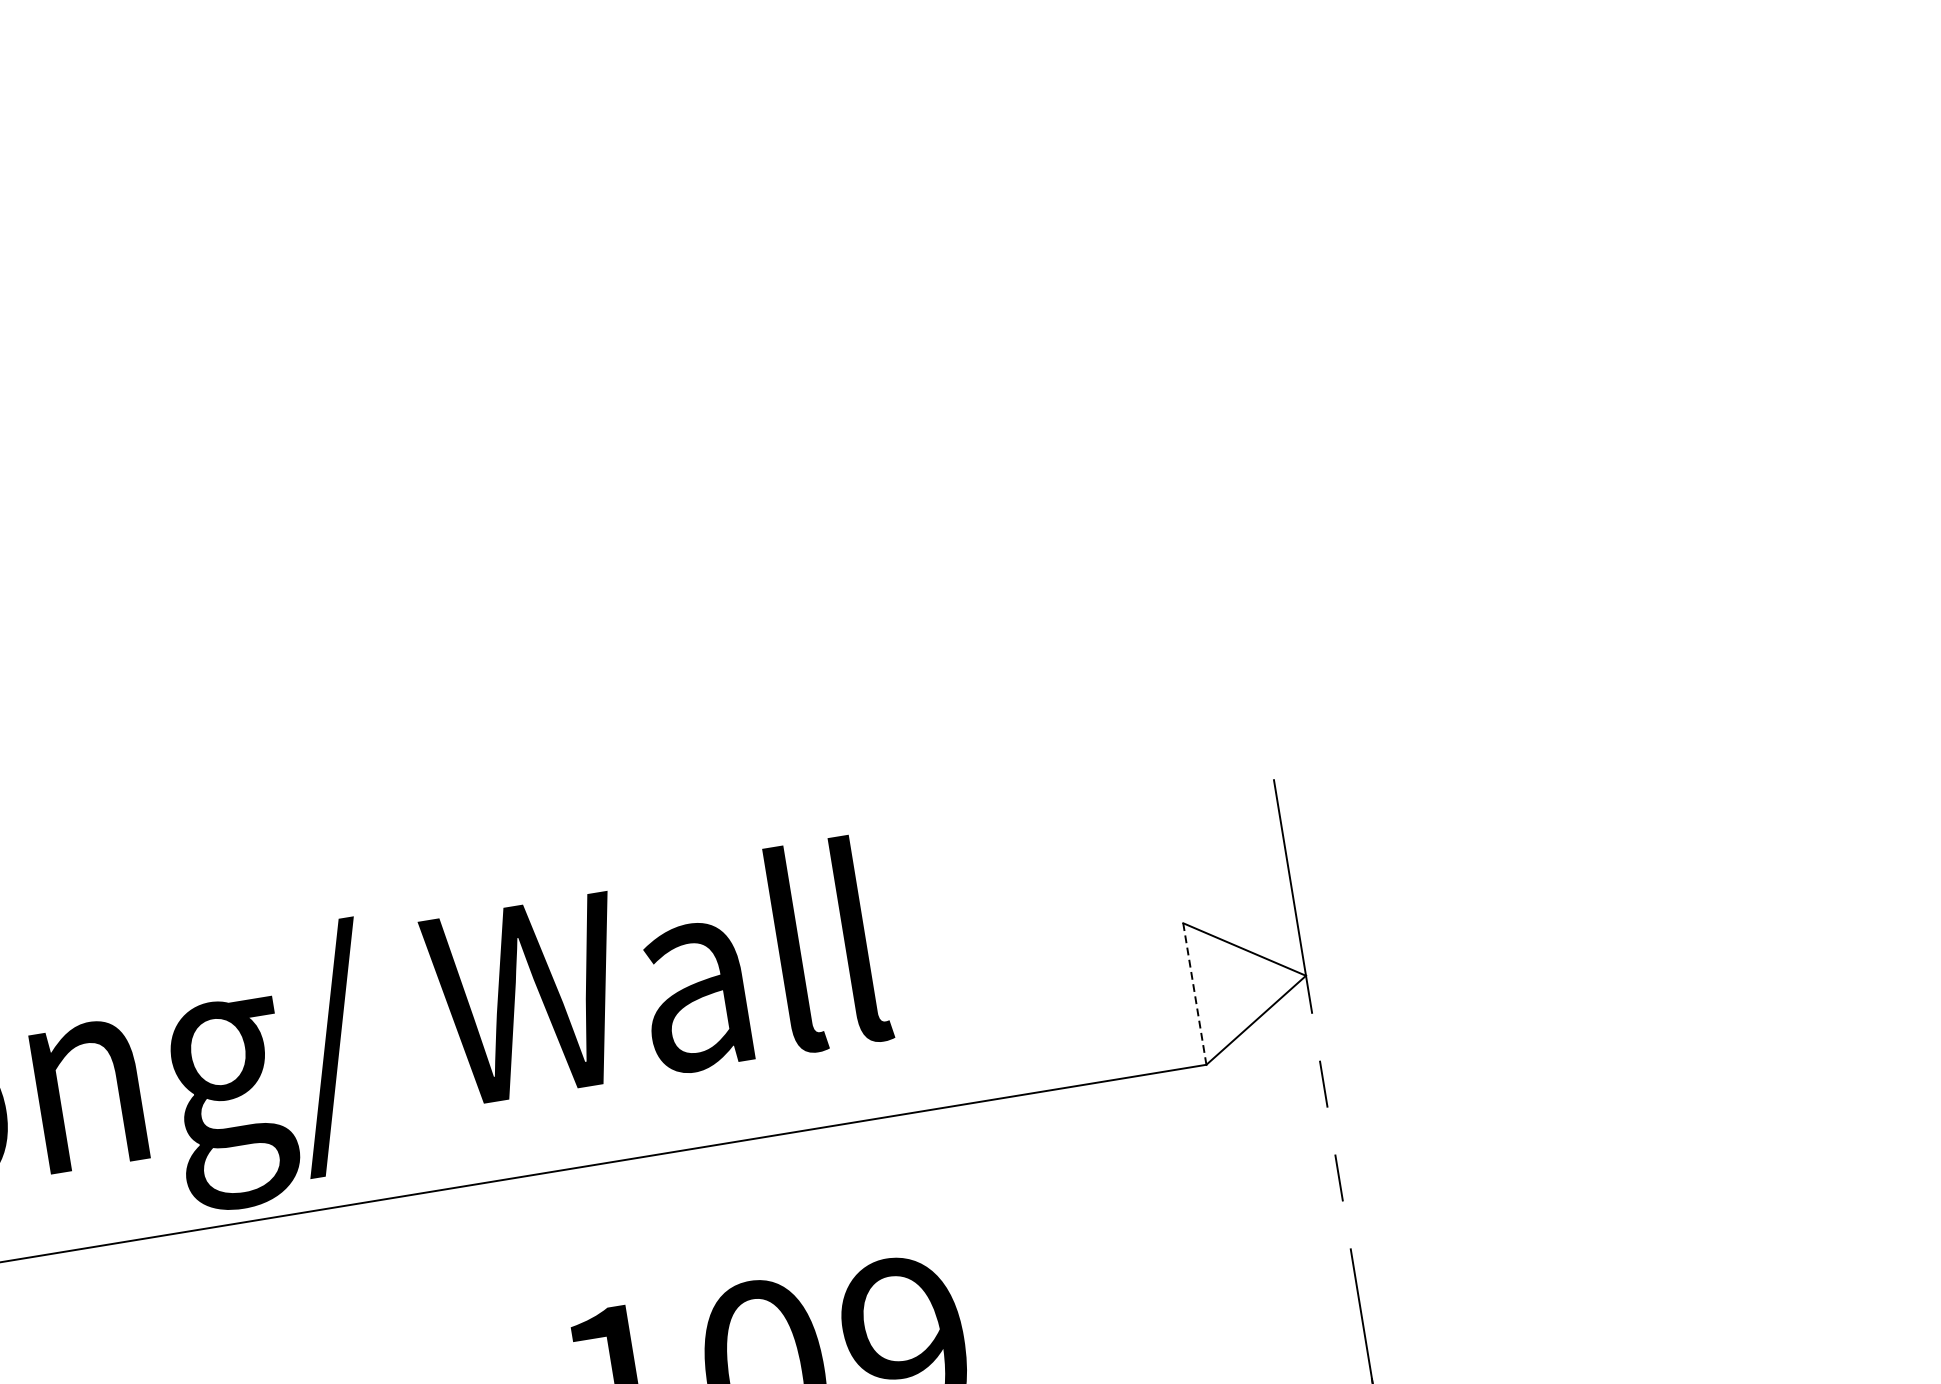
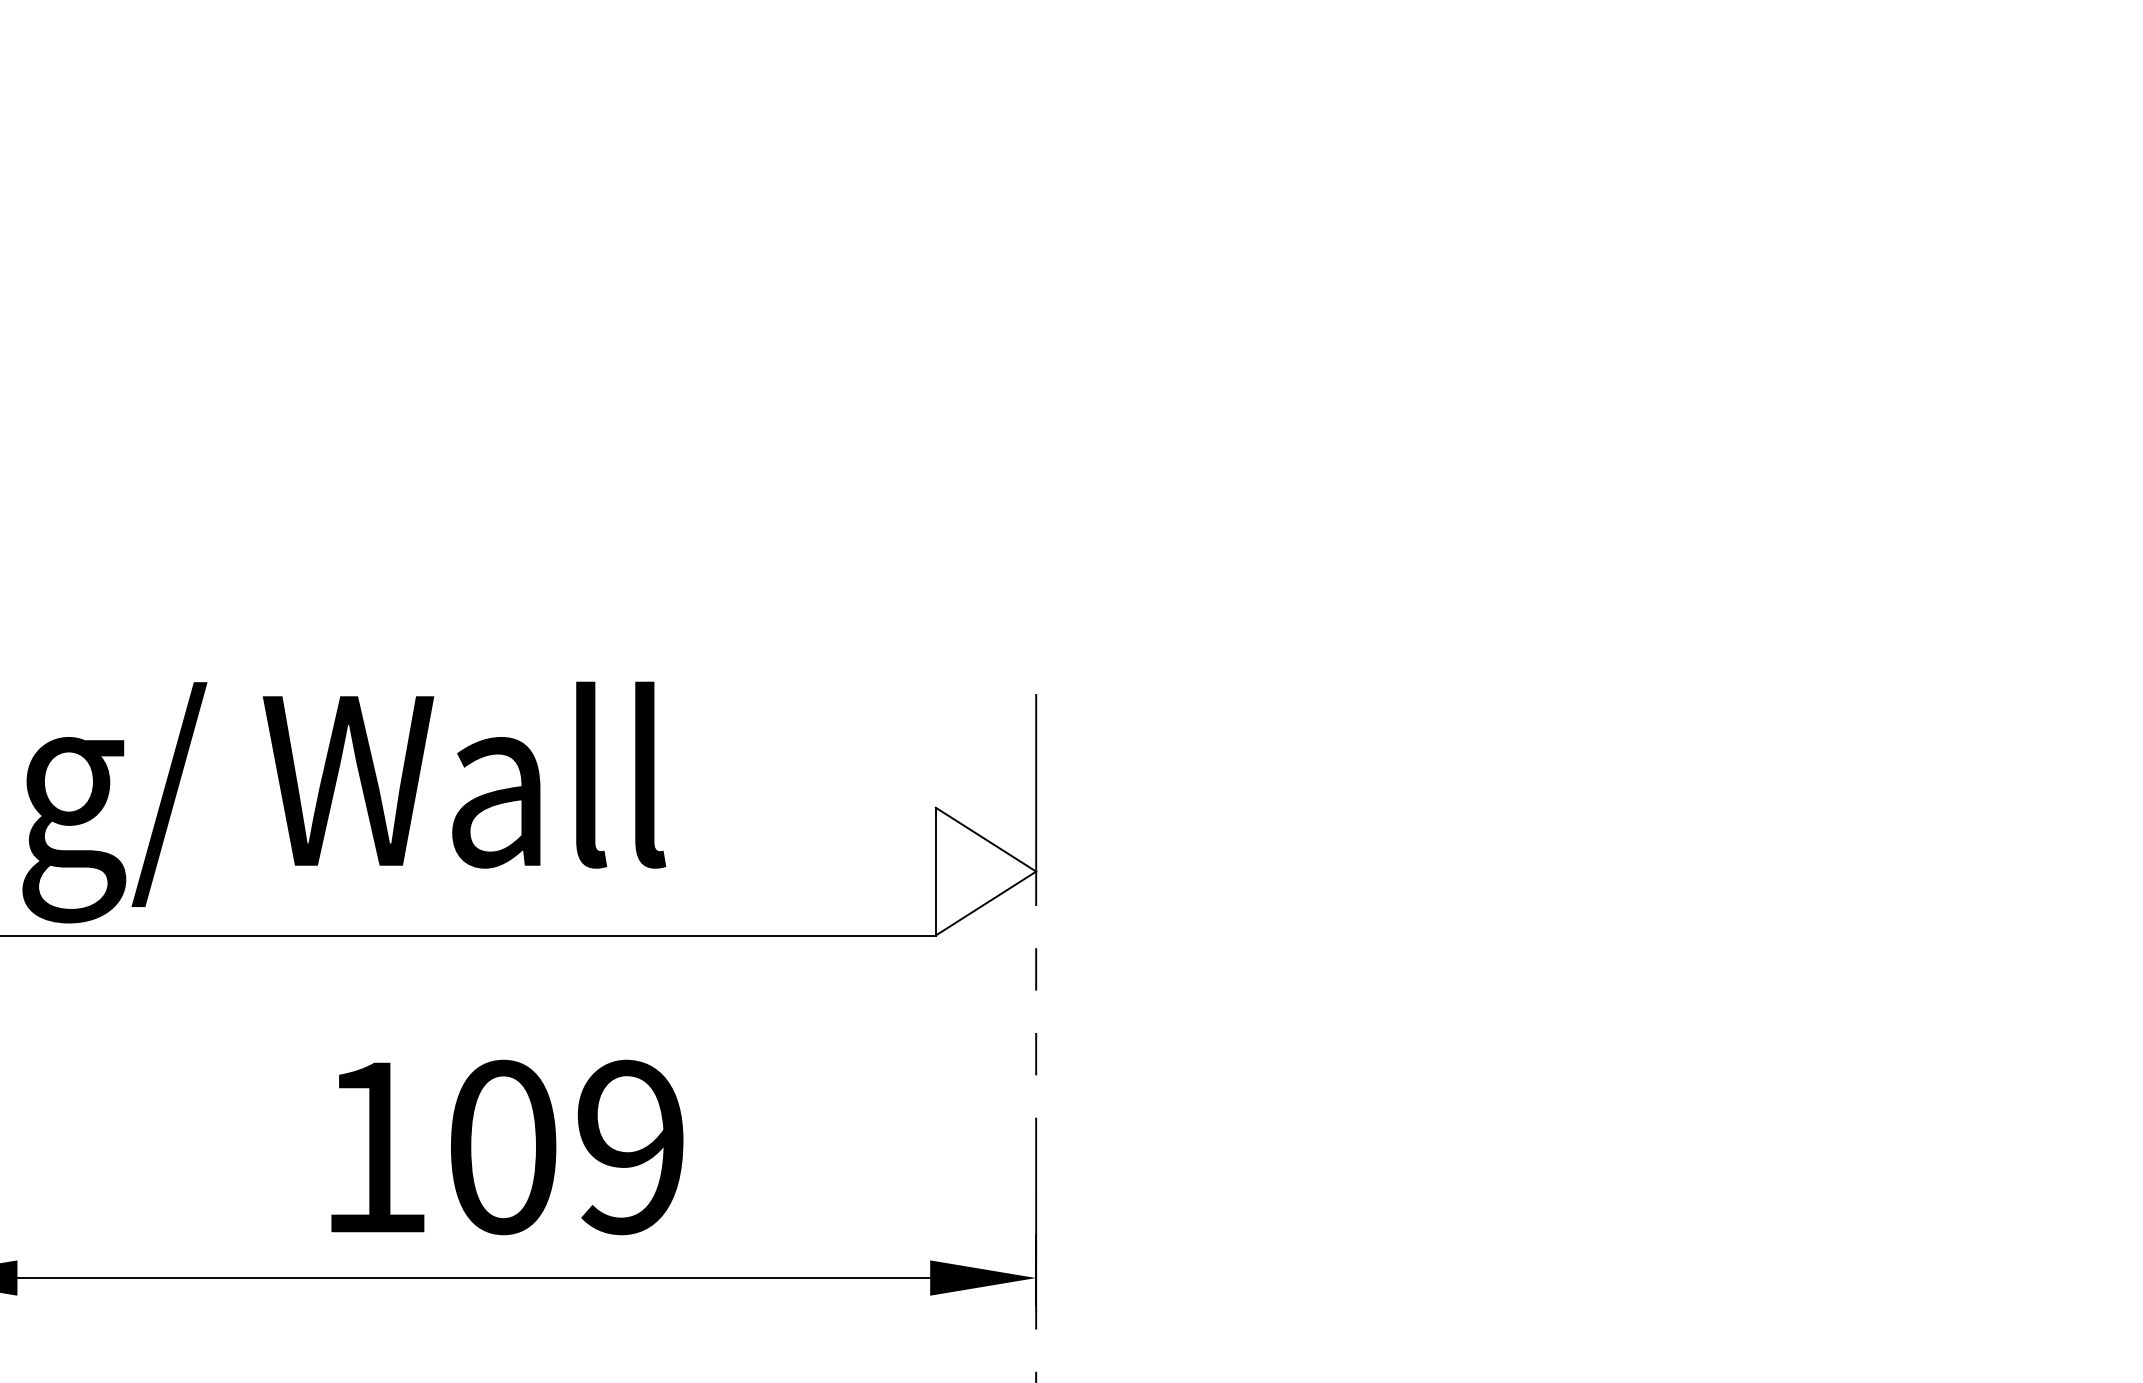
line: (1194, 993) -> (935, 871), dashed -> solid

